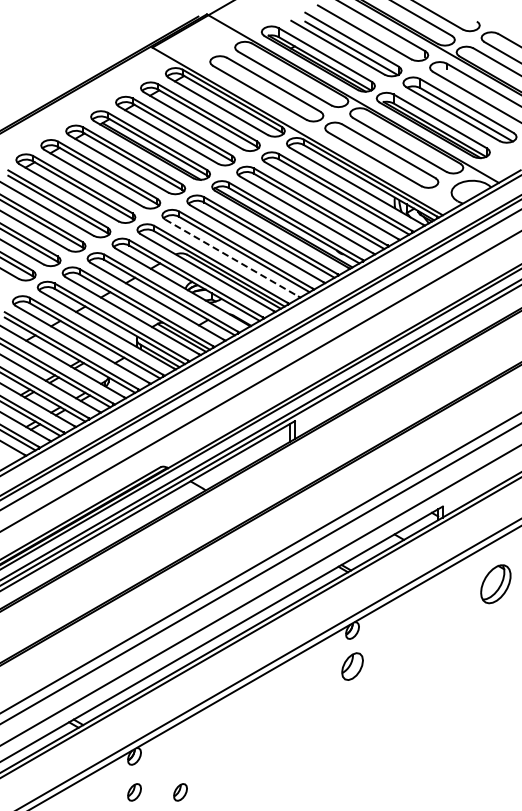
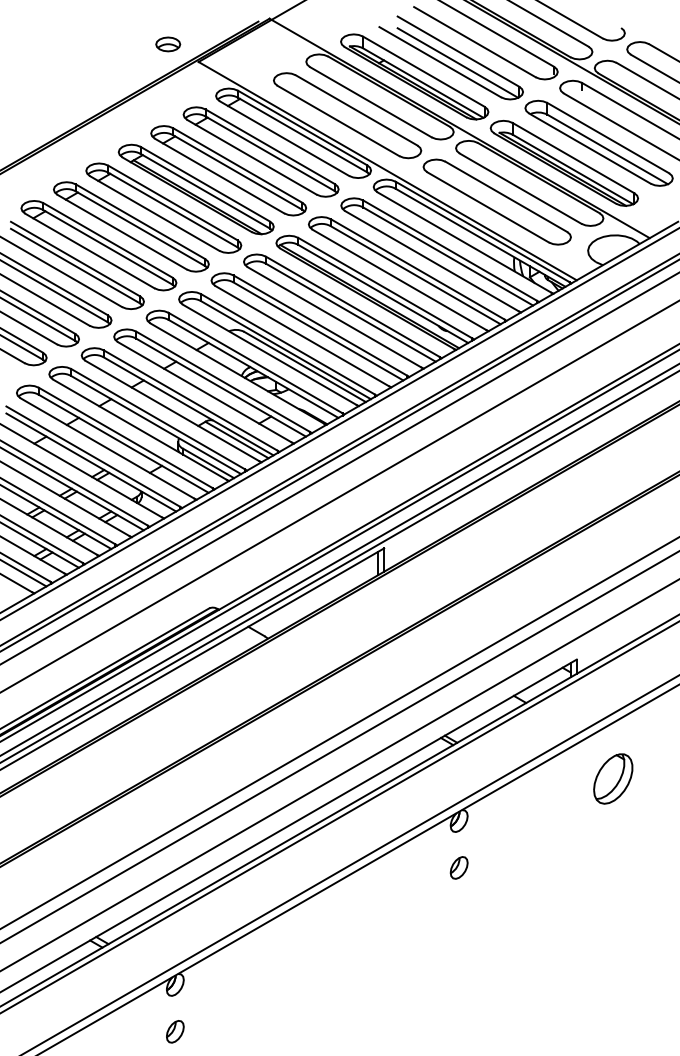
part: (129, 33) -> (168, 43), added
line: (232, 258) -> (302, 336), dashed -> solid
part: (495, 584) -> (612, 779), moved
part: (352, 666) -> (459, 867), size x0.62
part: (180, 792) -> (235, 1031), removed

